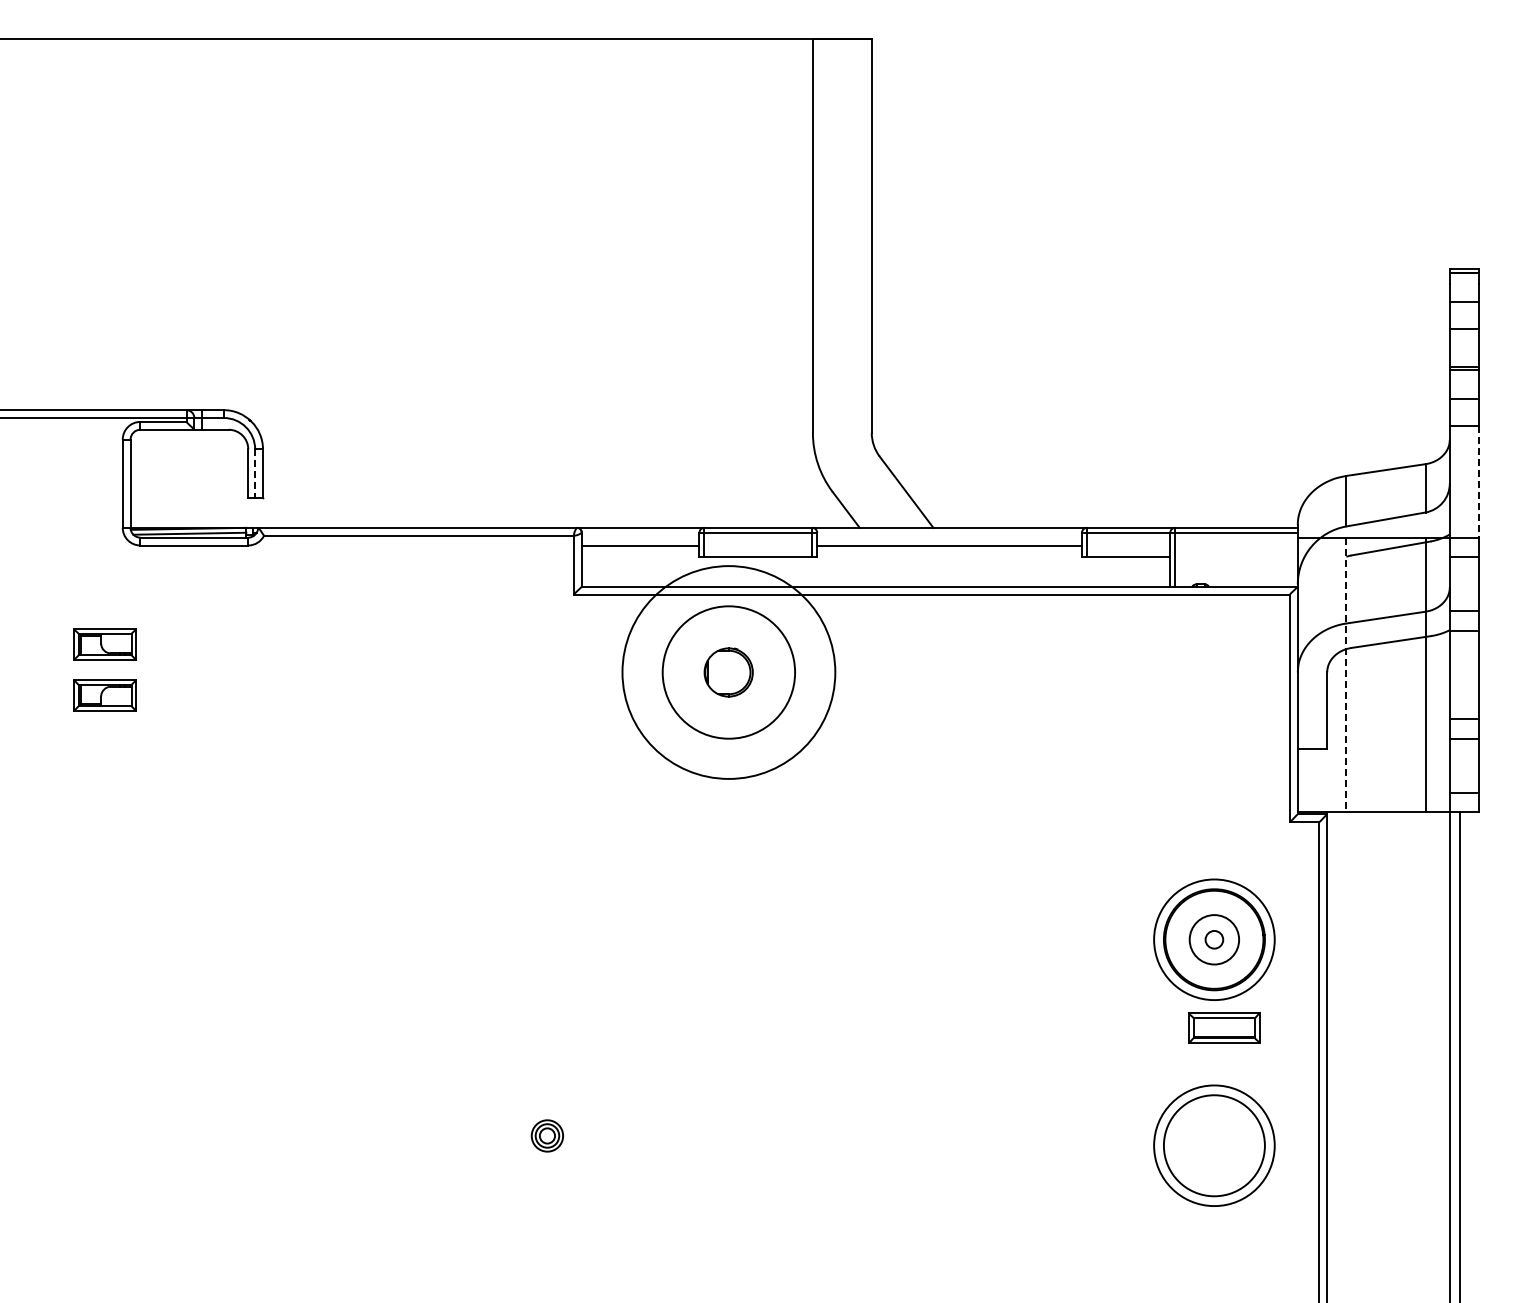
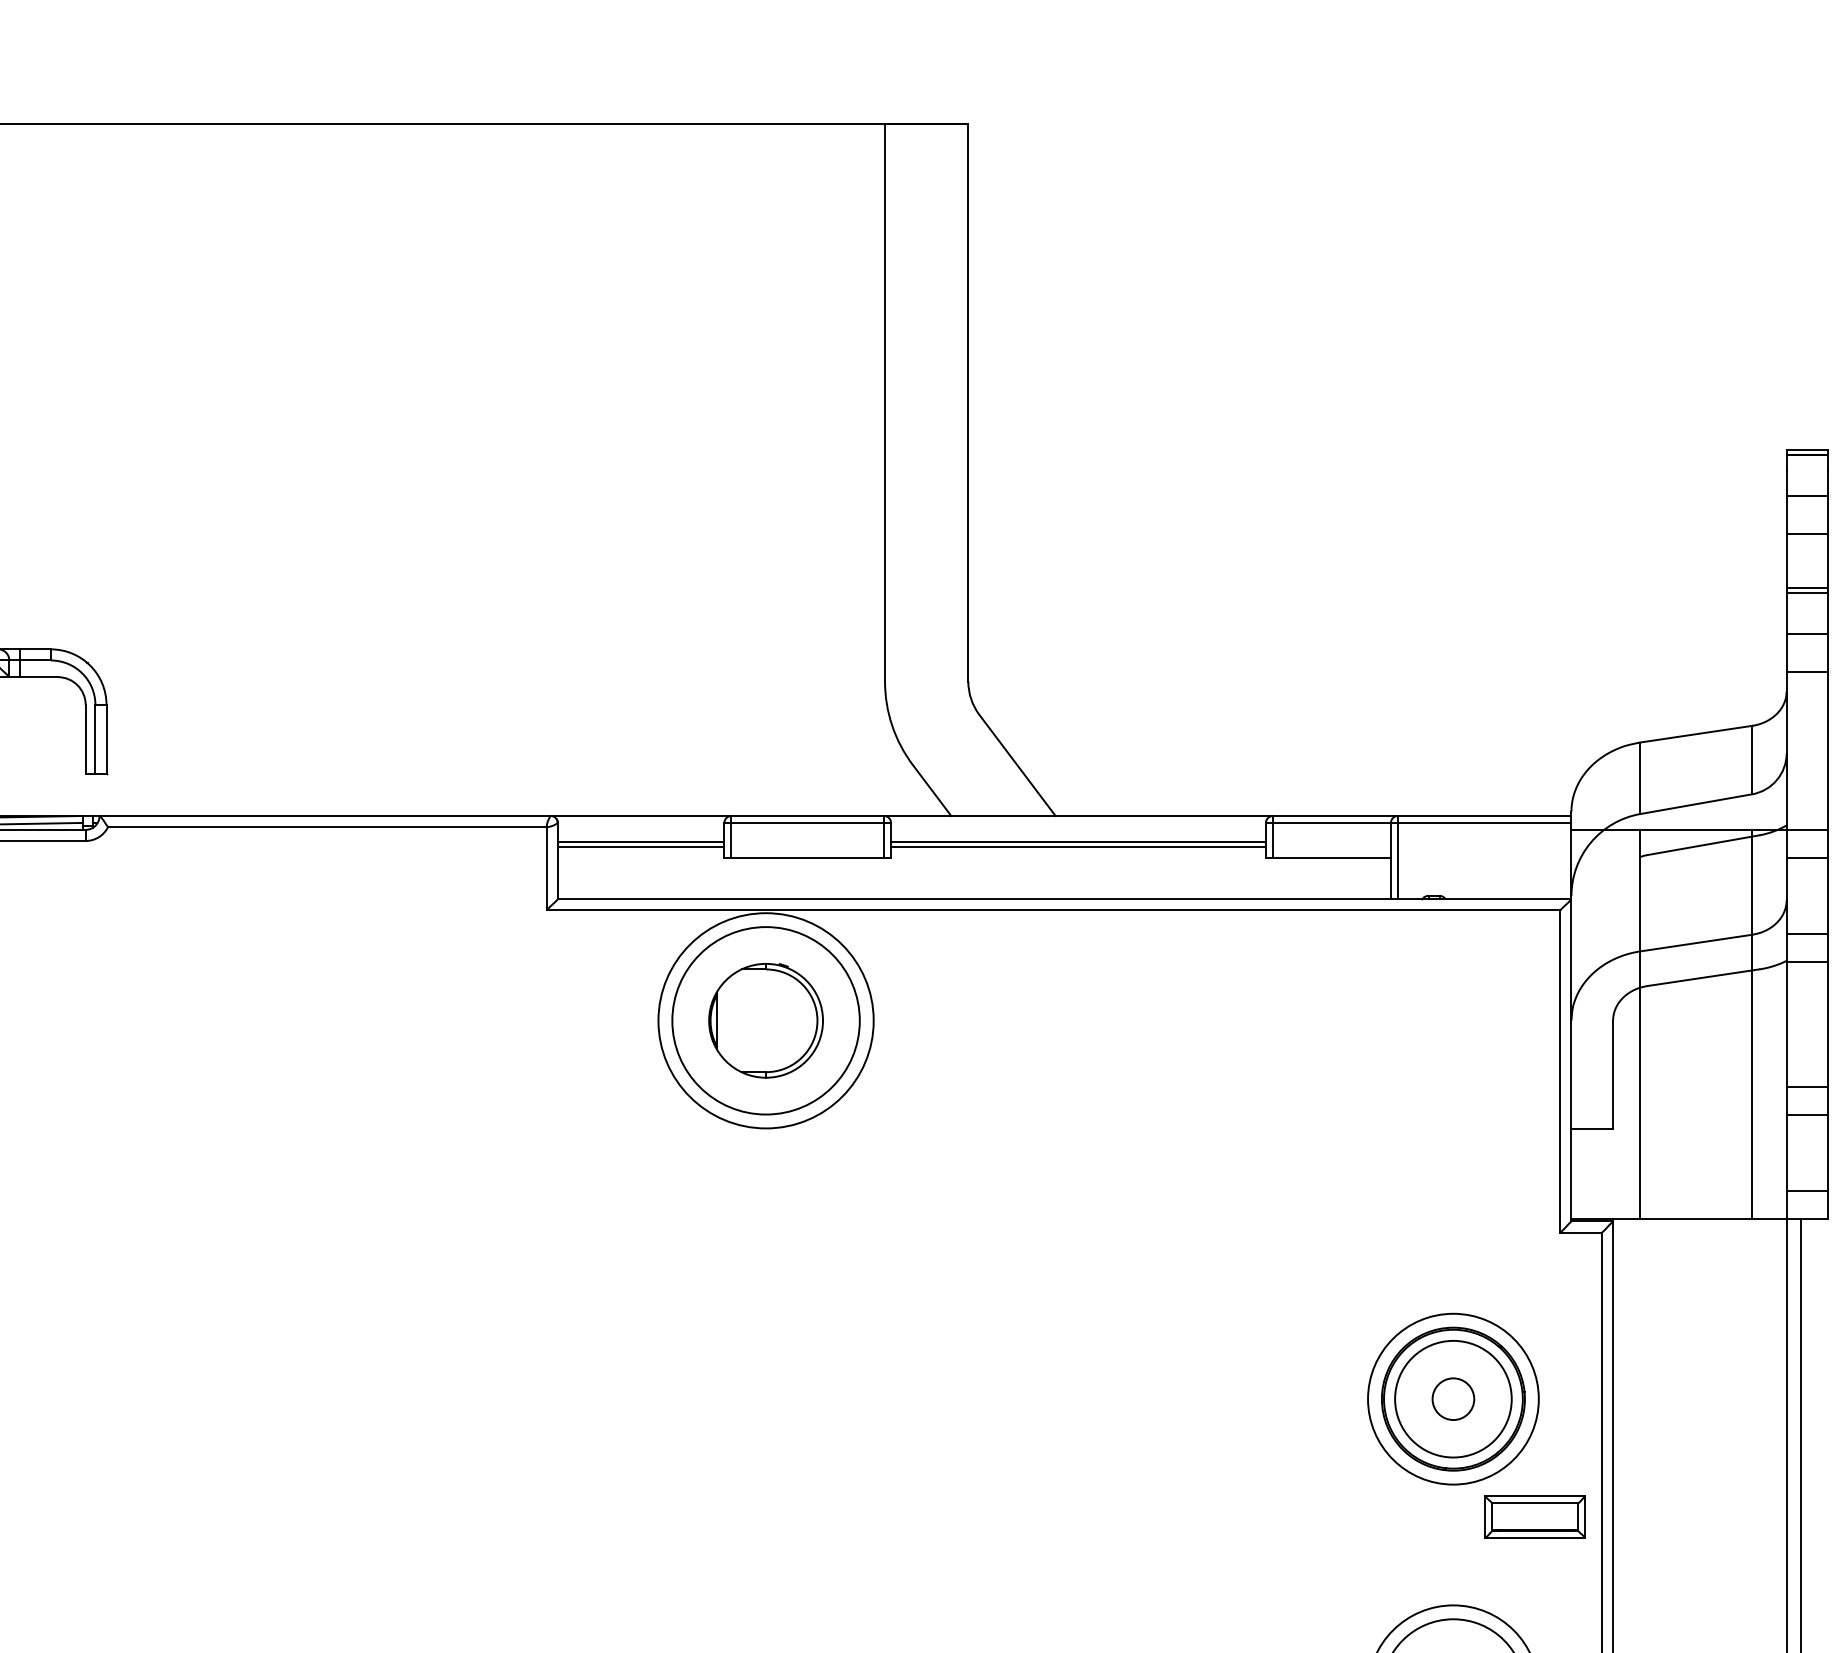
line: (255, 473) -> (95, 739), dashed -> solid
line: (1479, 481) -> (1828, 750), dashed -> solid
line: (640, 549) -> (640, 846), added
line: (949, 549) -> (1078, 846), added
circle: (728, 672) -> (765, 1020), size x0.71
part: (728, 672) -> (765, 1020), size x1.67
line: (1346, 675) -> (1640, 1025), dashed -> solid
circle: (1214, 939) -> (1453, 1398), size x1.67
circle: (1214, 939) -> (1453, 1398), size x1.67
part: (1224, 1027) -> (1535, 1516), moved

